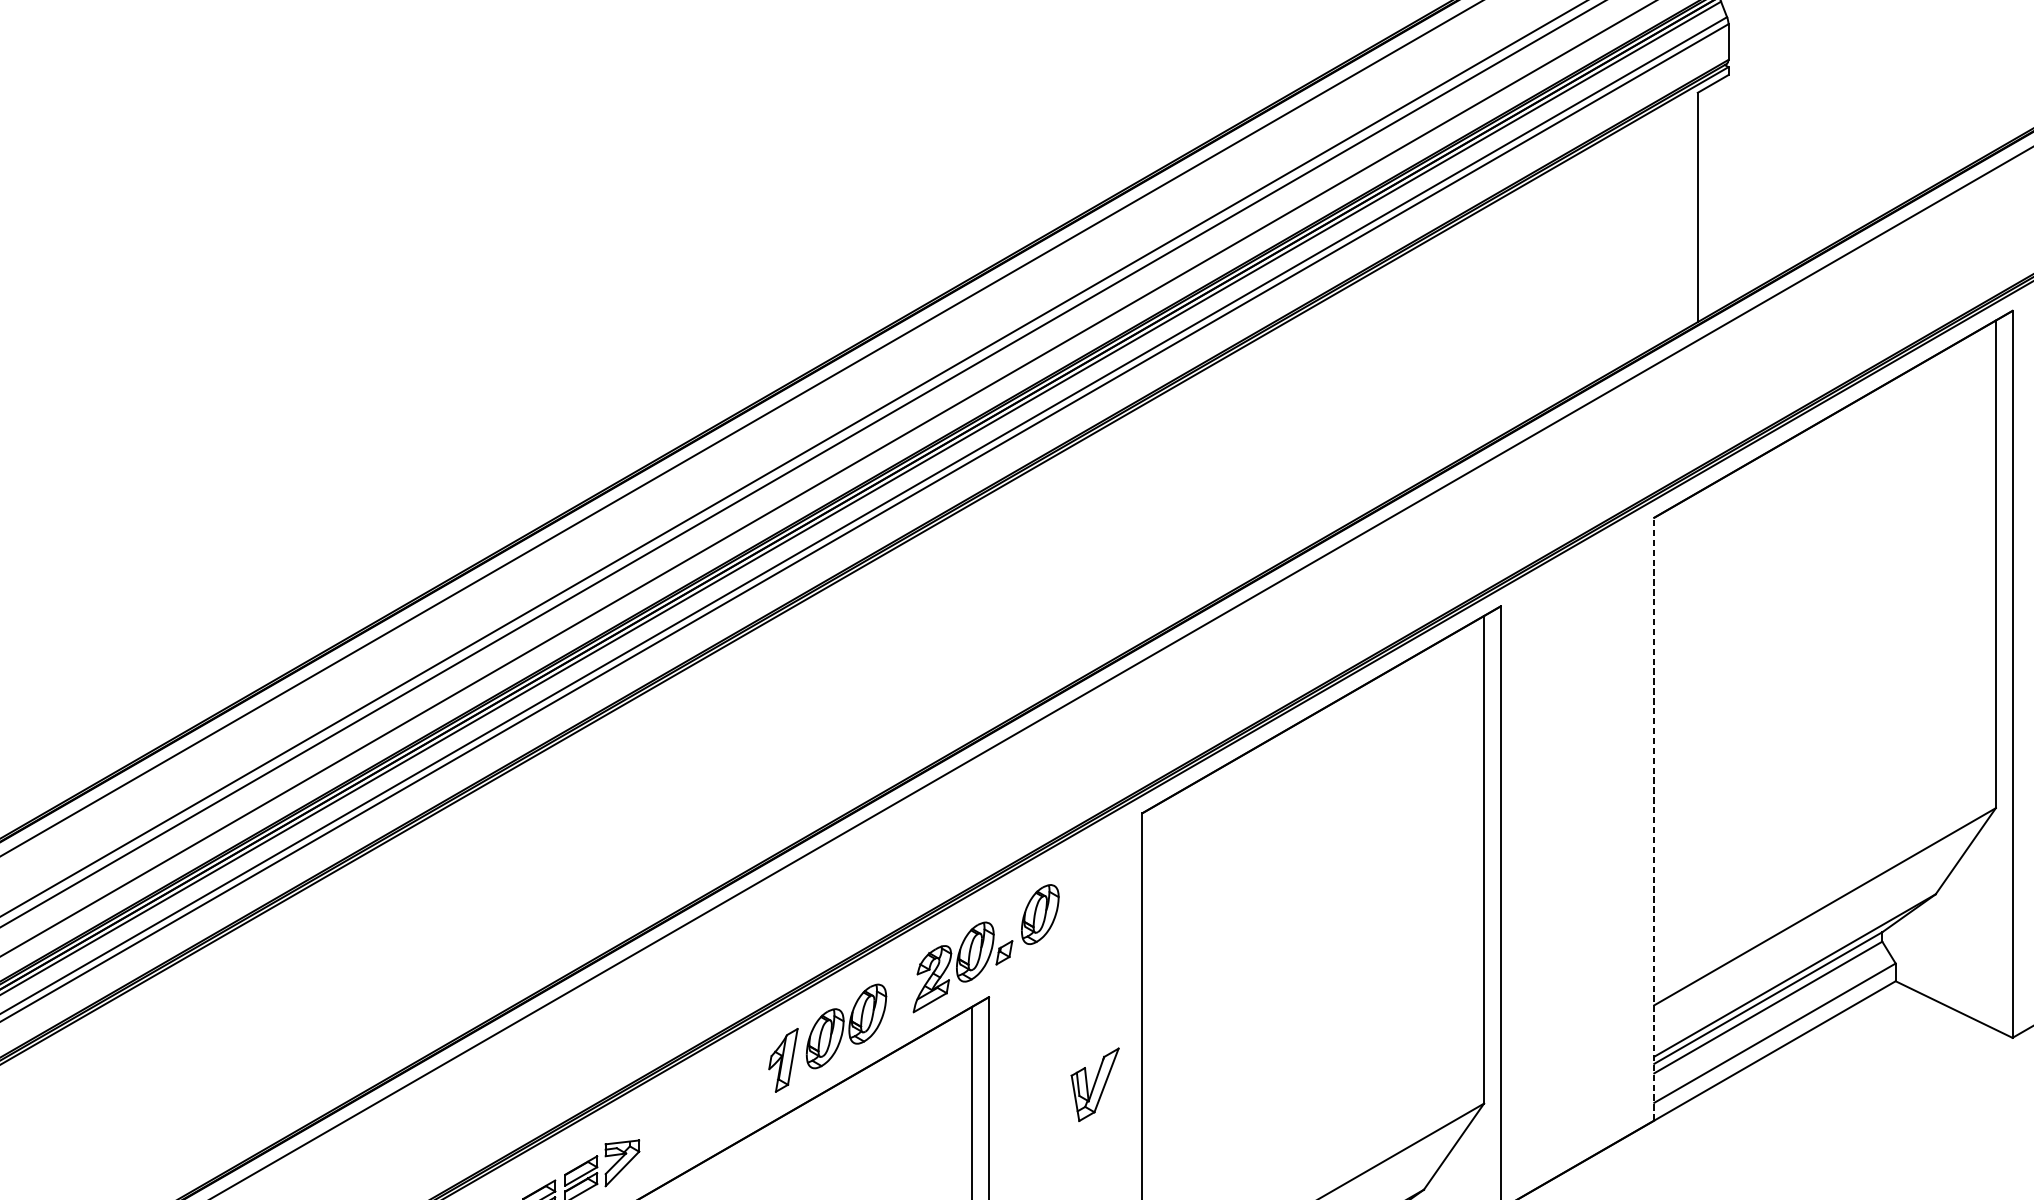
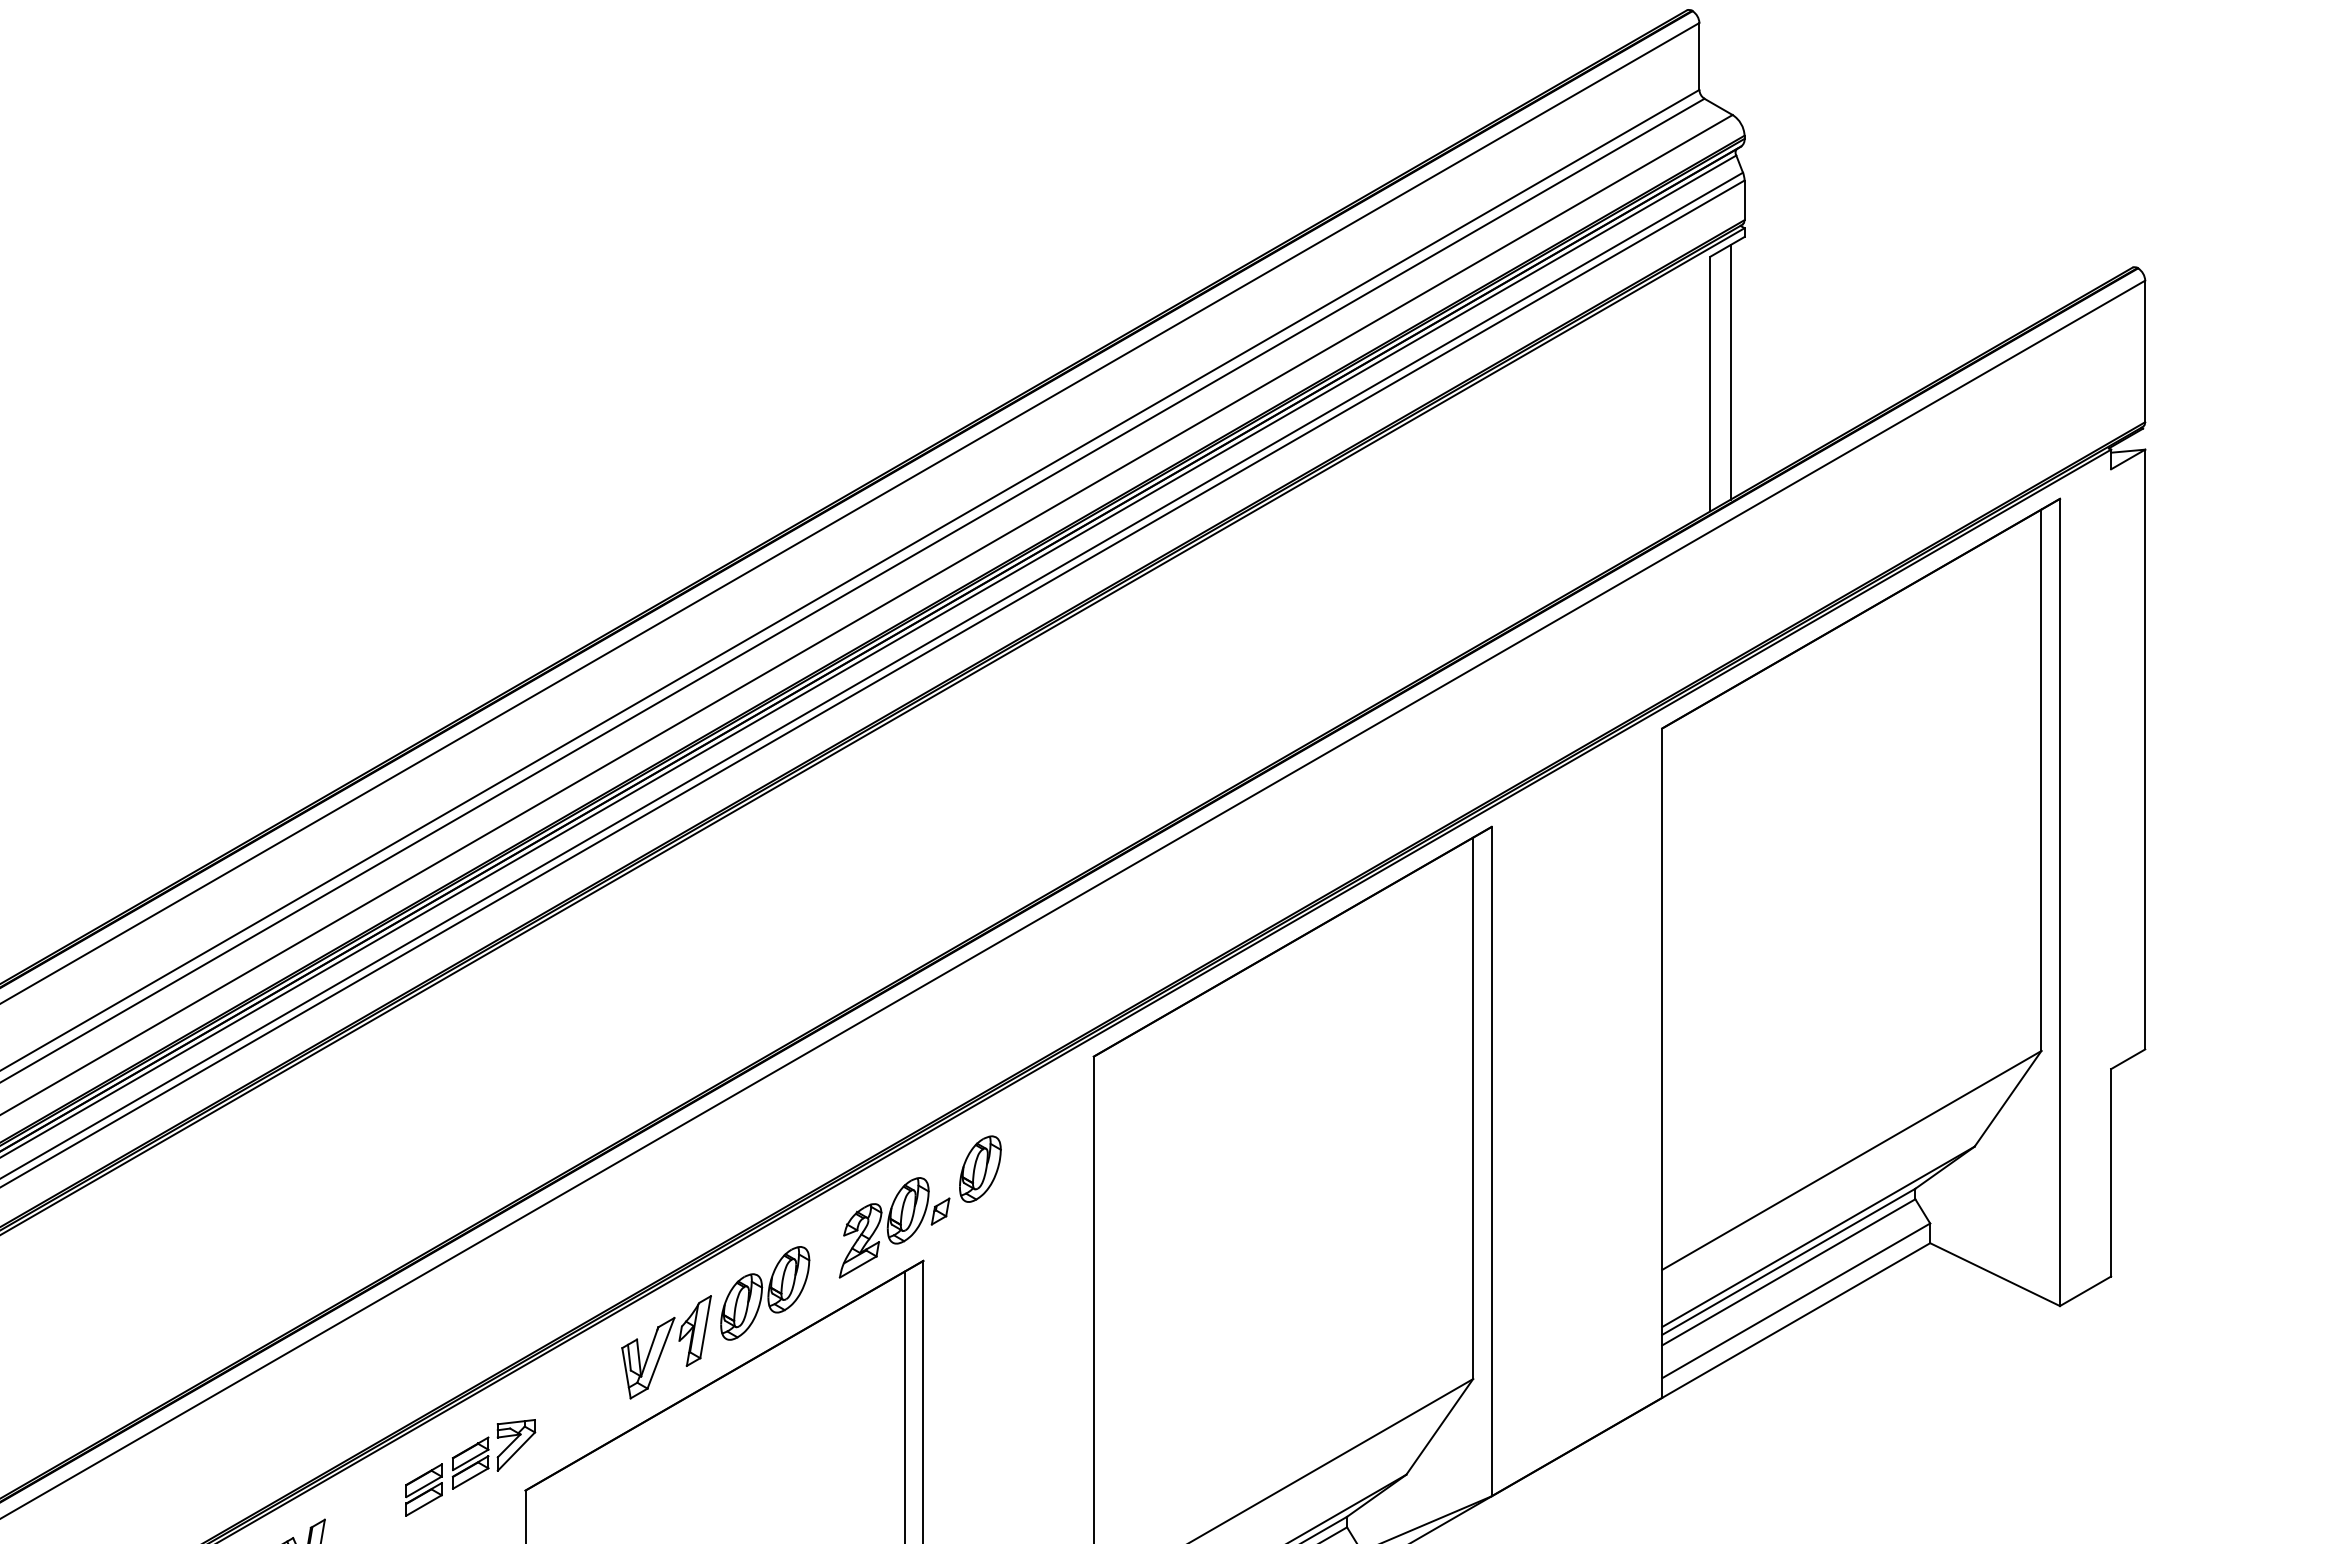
line: (1715, 196) -> (1730, 371), added
line: (1654, 819) -> (1662, 1063), dashed -> solid
part: (1095, 1085) -> (648, 1358), moved

